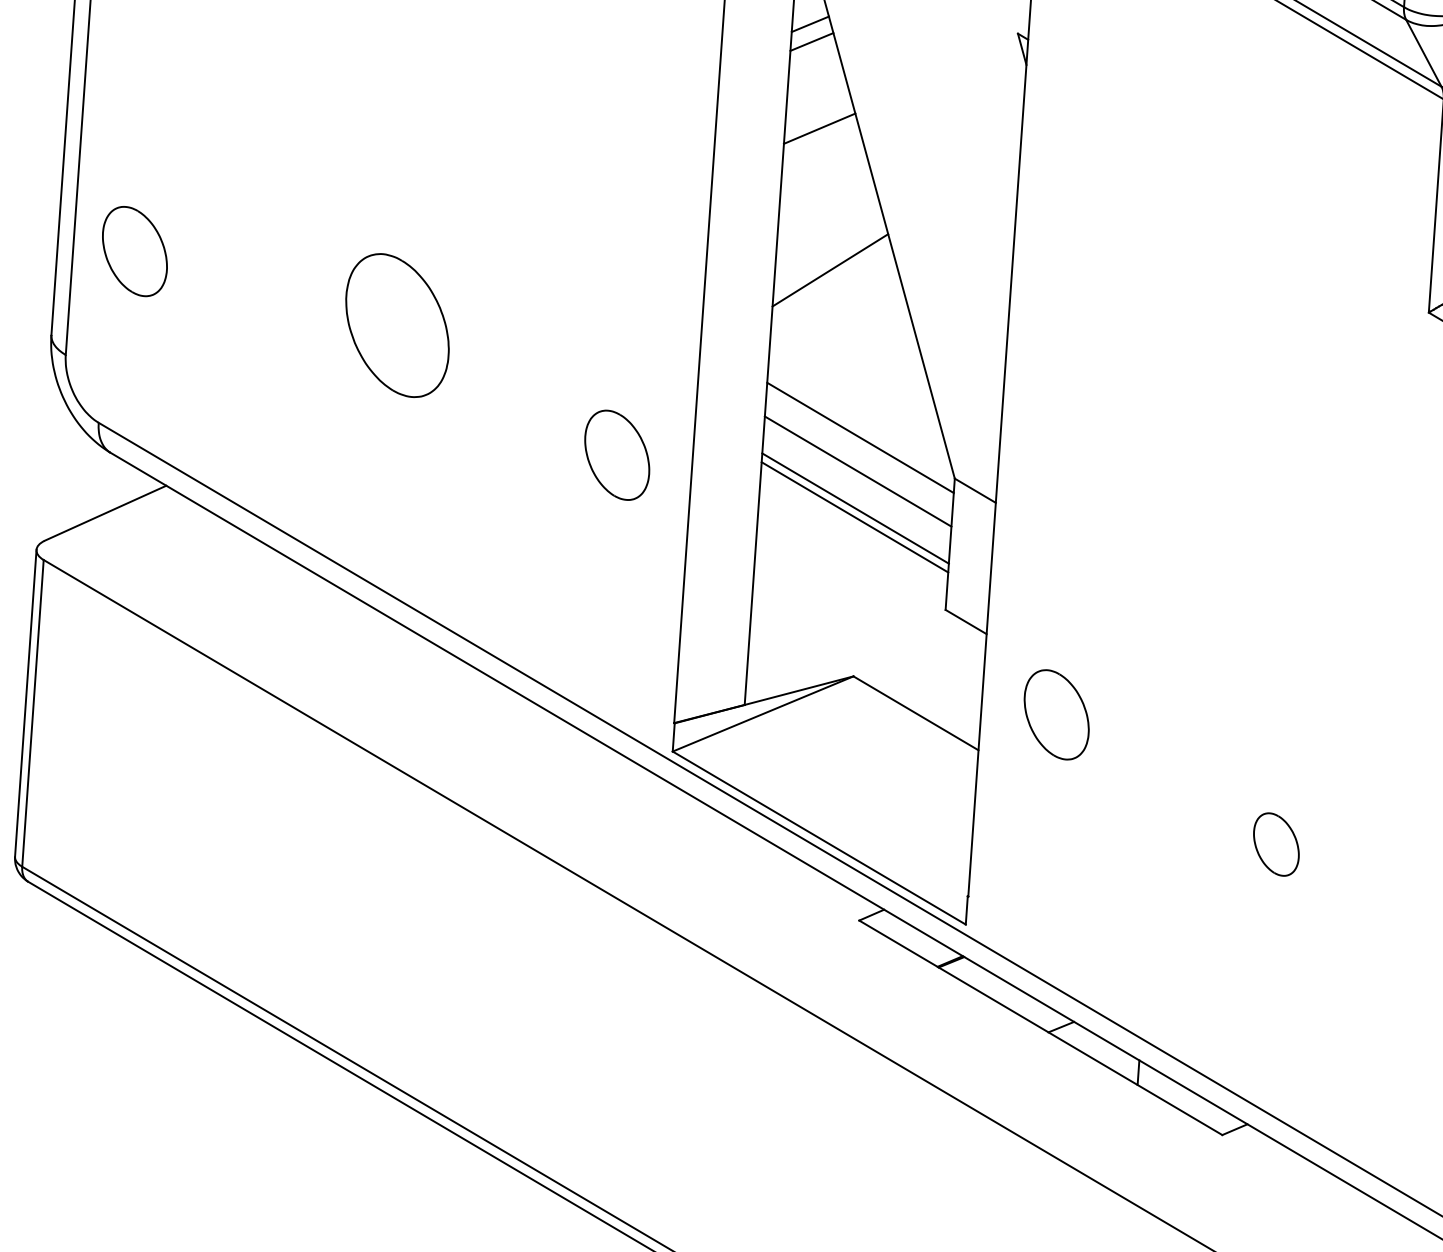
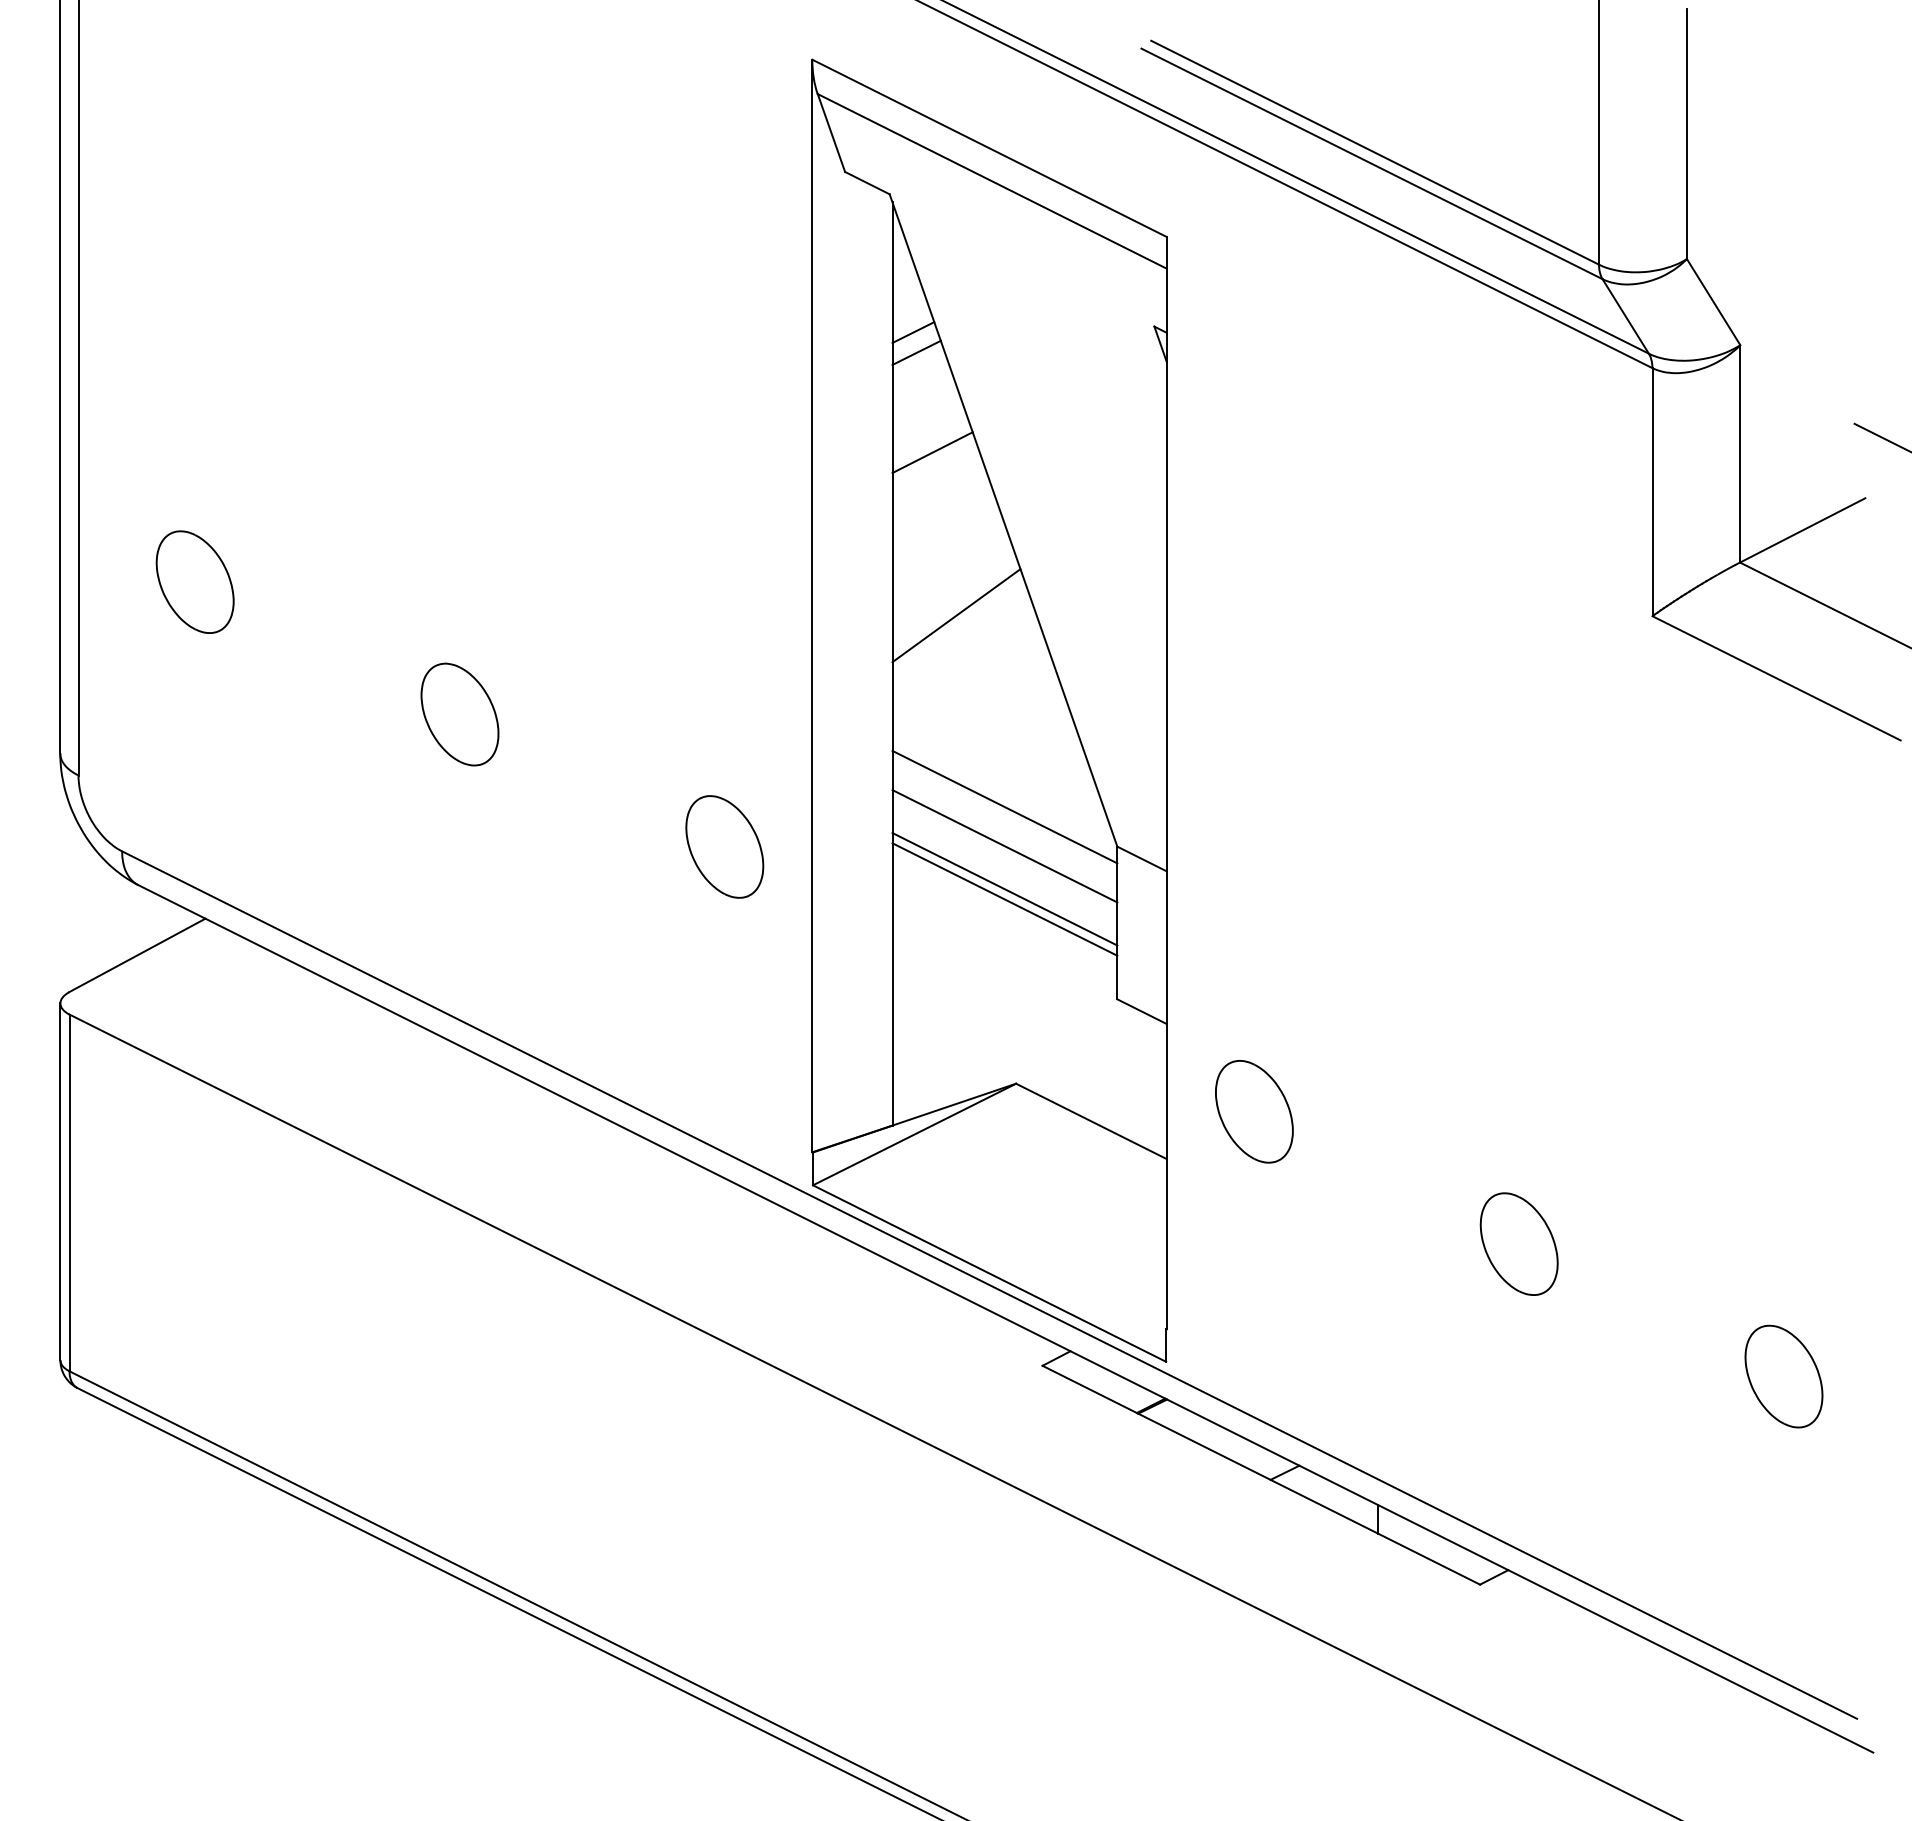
part: (134, 250) -> (194, 581), moved
part: (397, 325) -> (459, 714), size x0.62
part: (1275, 844) -> (1518, 1243), size x1.43

